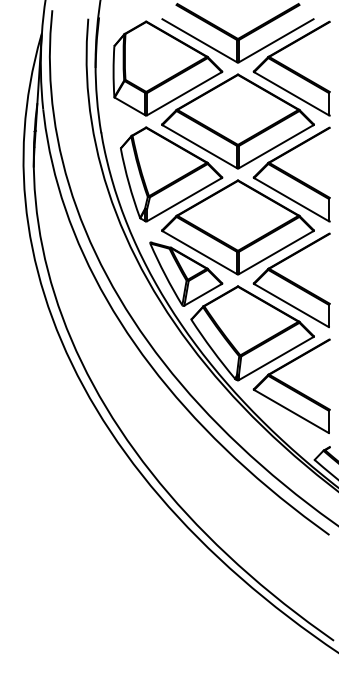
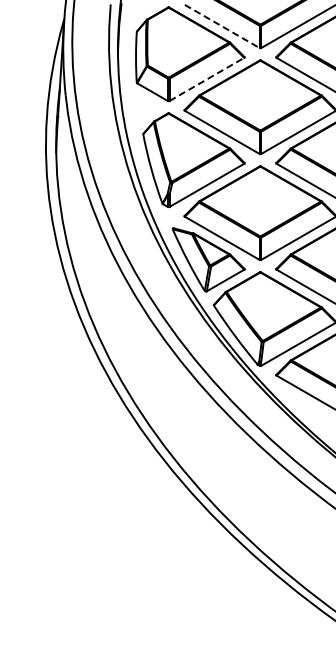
line: (200, 41) -> (222, 27), solid -> dashed
line: (184, 93) -> (206, 79), solid -> dashed

